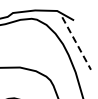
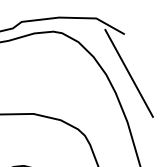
line: (76, 43) -> (128, 73), dashed -> solid

